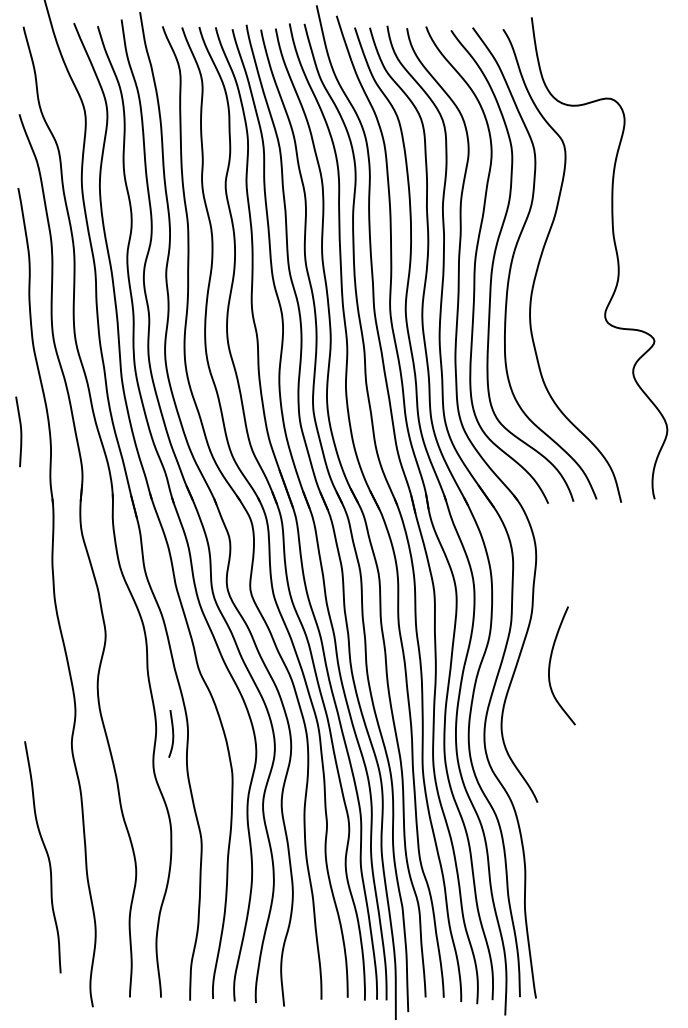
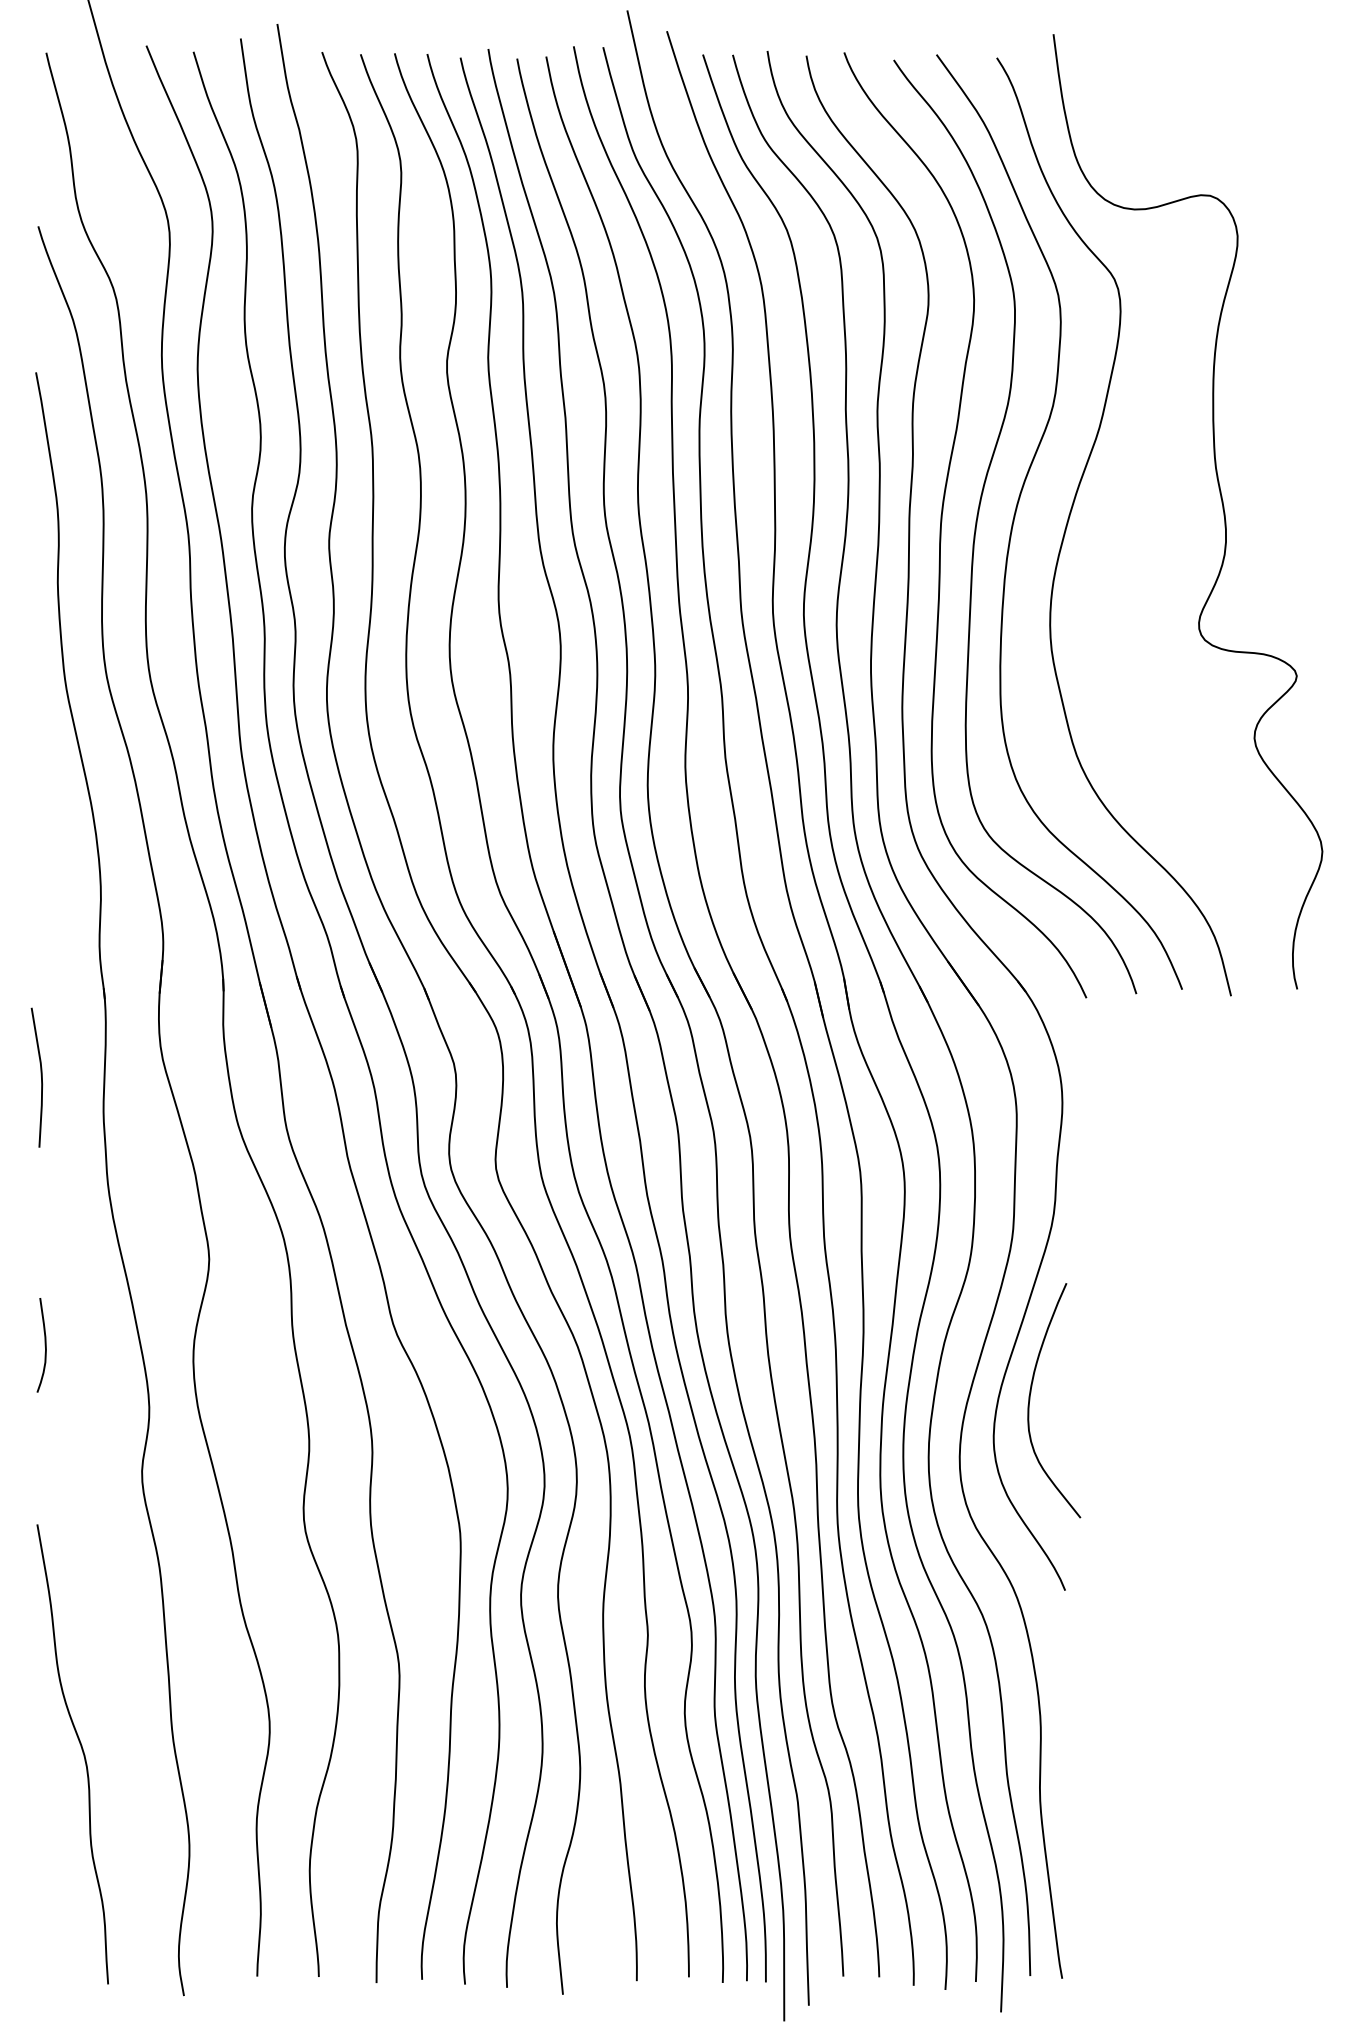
curve: (20, 431) -> (40, 1076), moved
curve: (550, 665) -> (1031, 1399), moved
curve: (172, 733) -> (44, 1344), moved
curve: (46, 854) -> (80, 1748), moved

